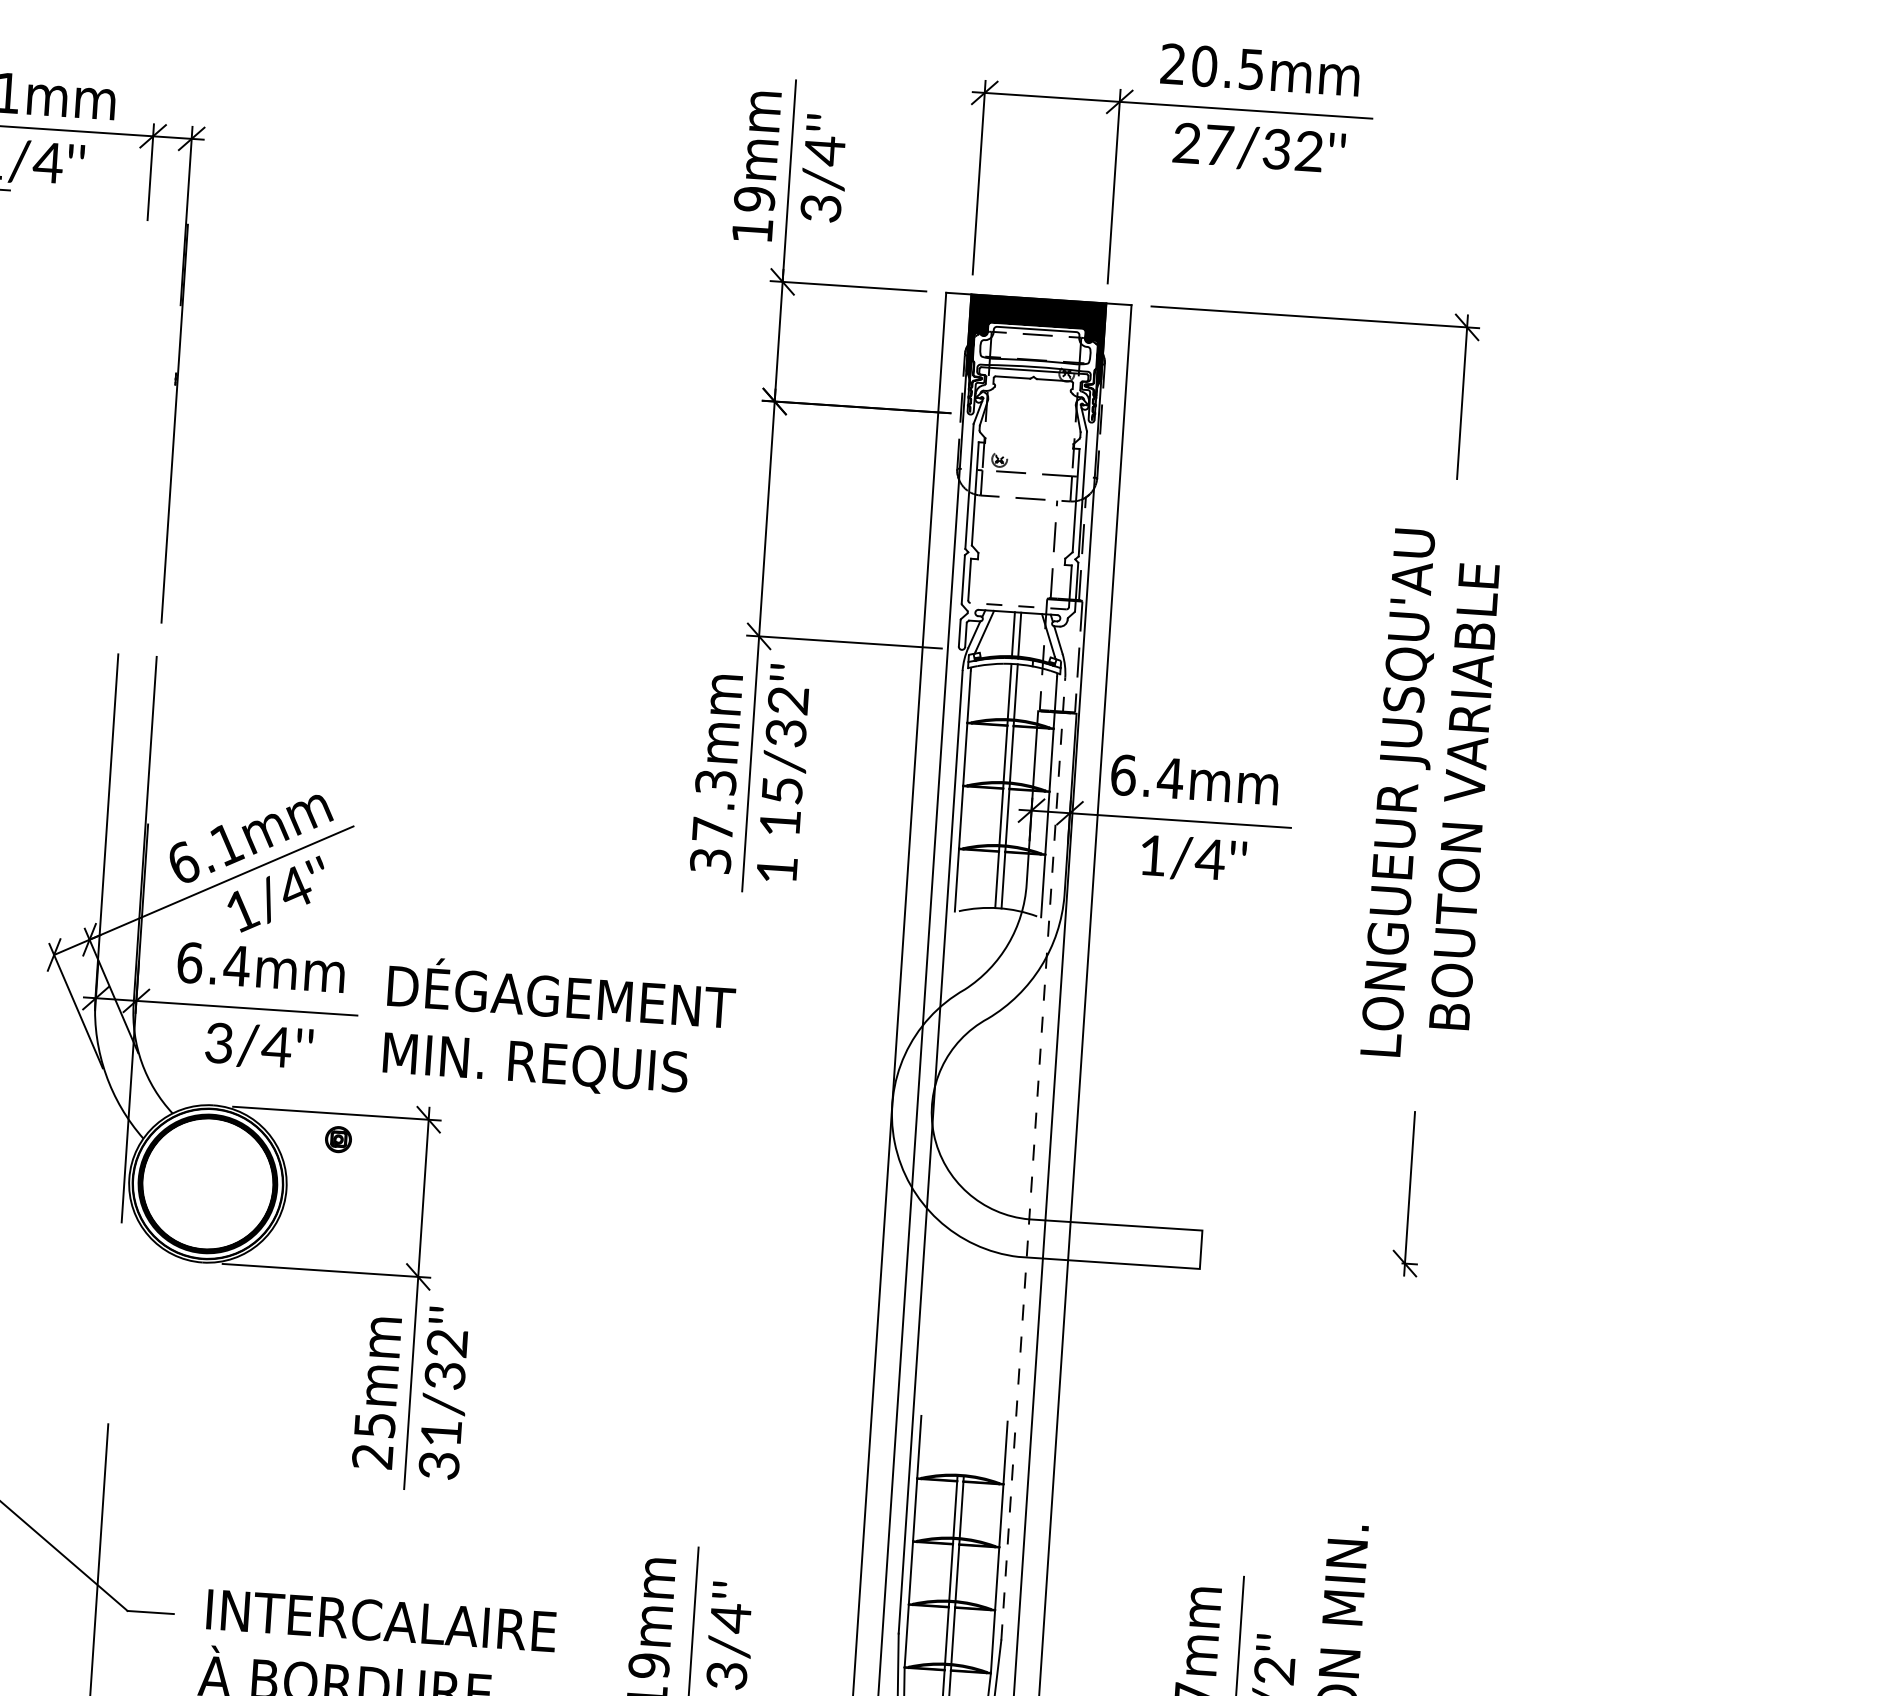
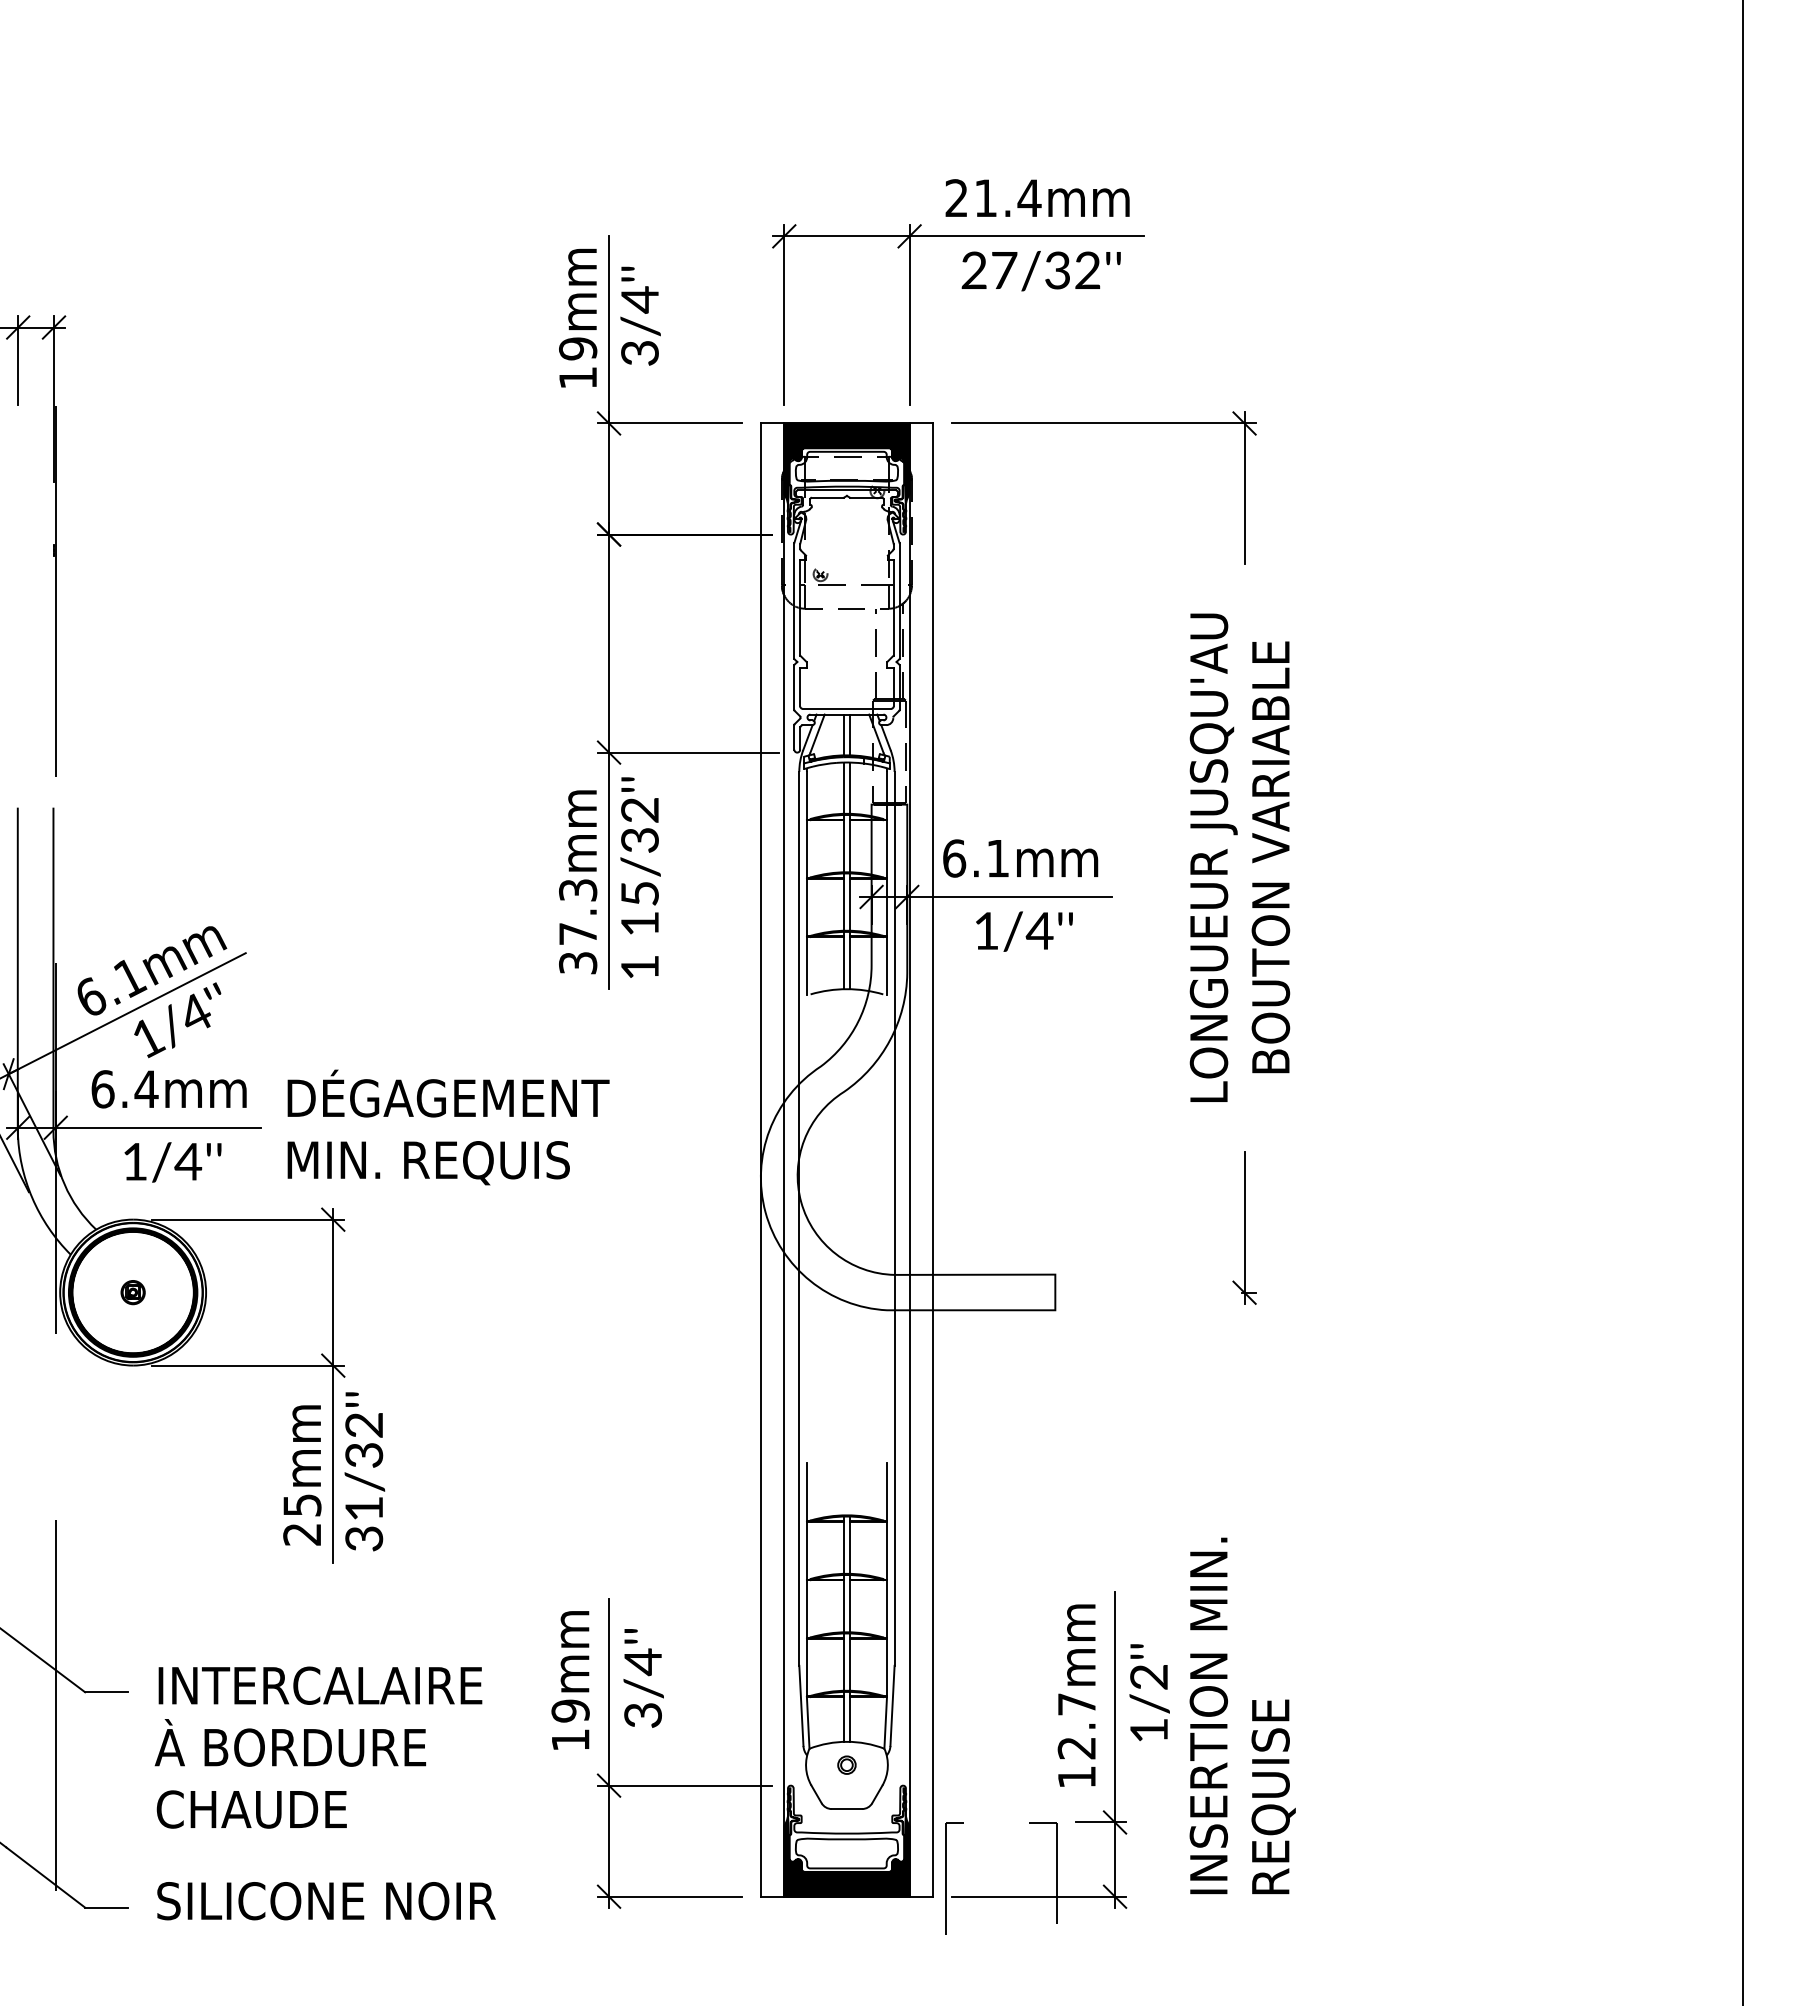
text: (1227, 68) -> (1007, 198), 20.5mm -> 21.4mm
line: (1017, 605) -> (846, 708), dashed -> solid
text: (1169, 778) -> (997, 858), 6.4mm -> 6.1mm
text: (218, 1042) -> (134, 1161), 3/4''\f] -> 1/4''\f]
part: (337, 1139) -> (132, 1292), moved
line: (1033, 1158) -> (894, 1218), dashed -> solid

